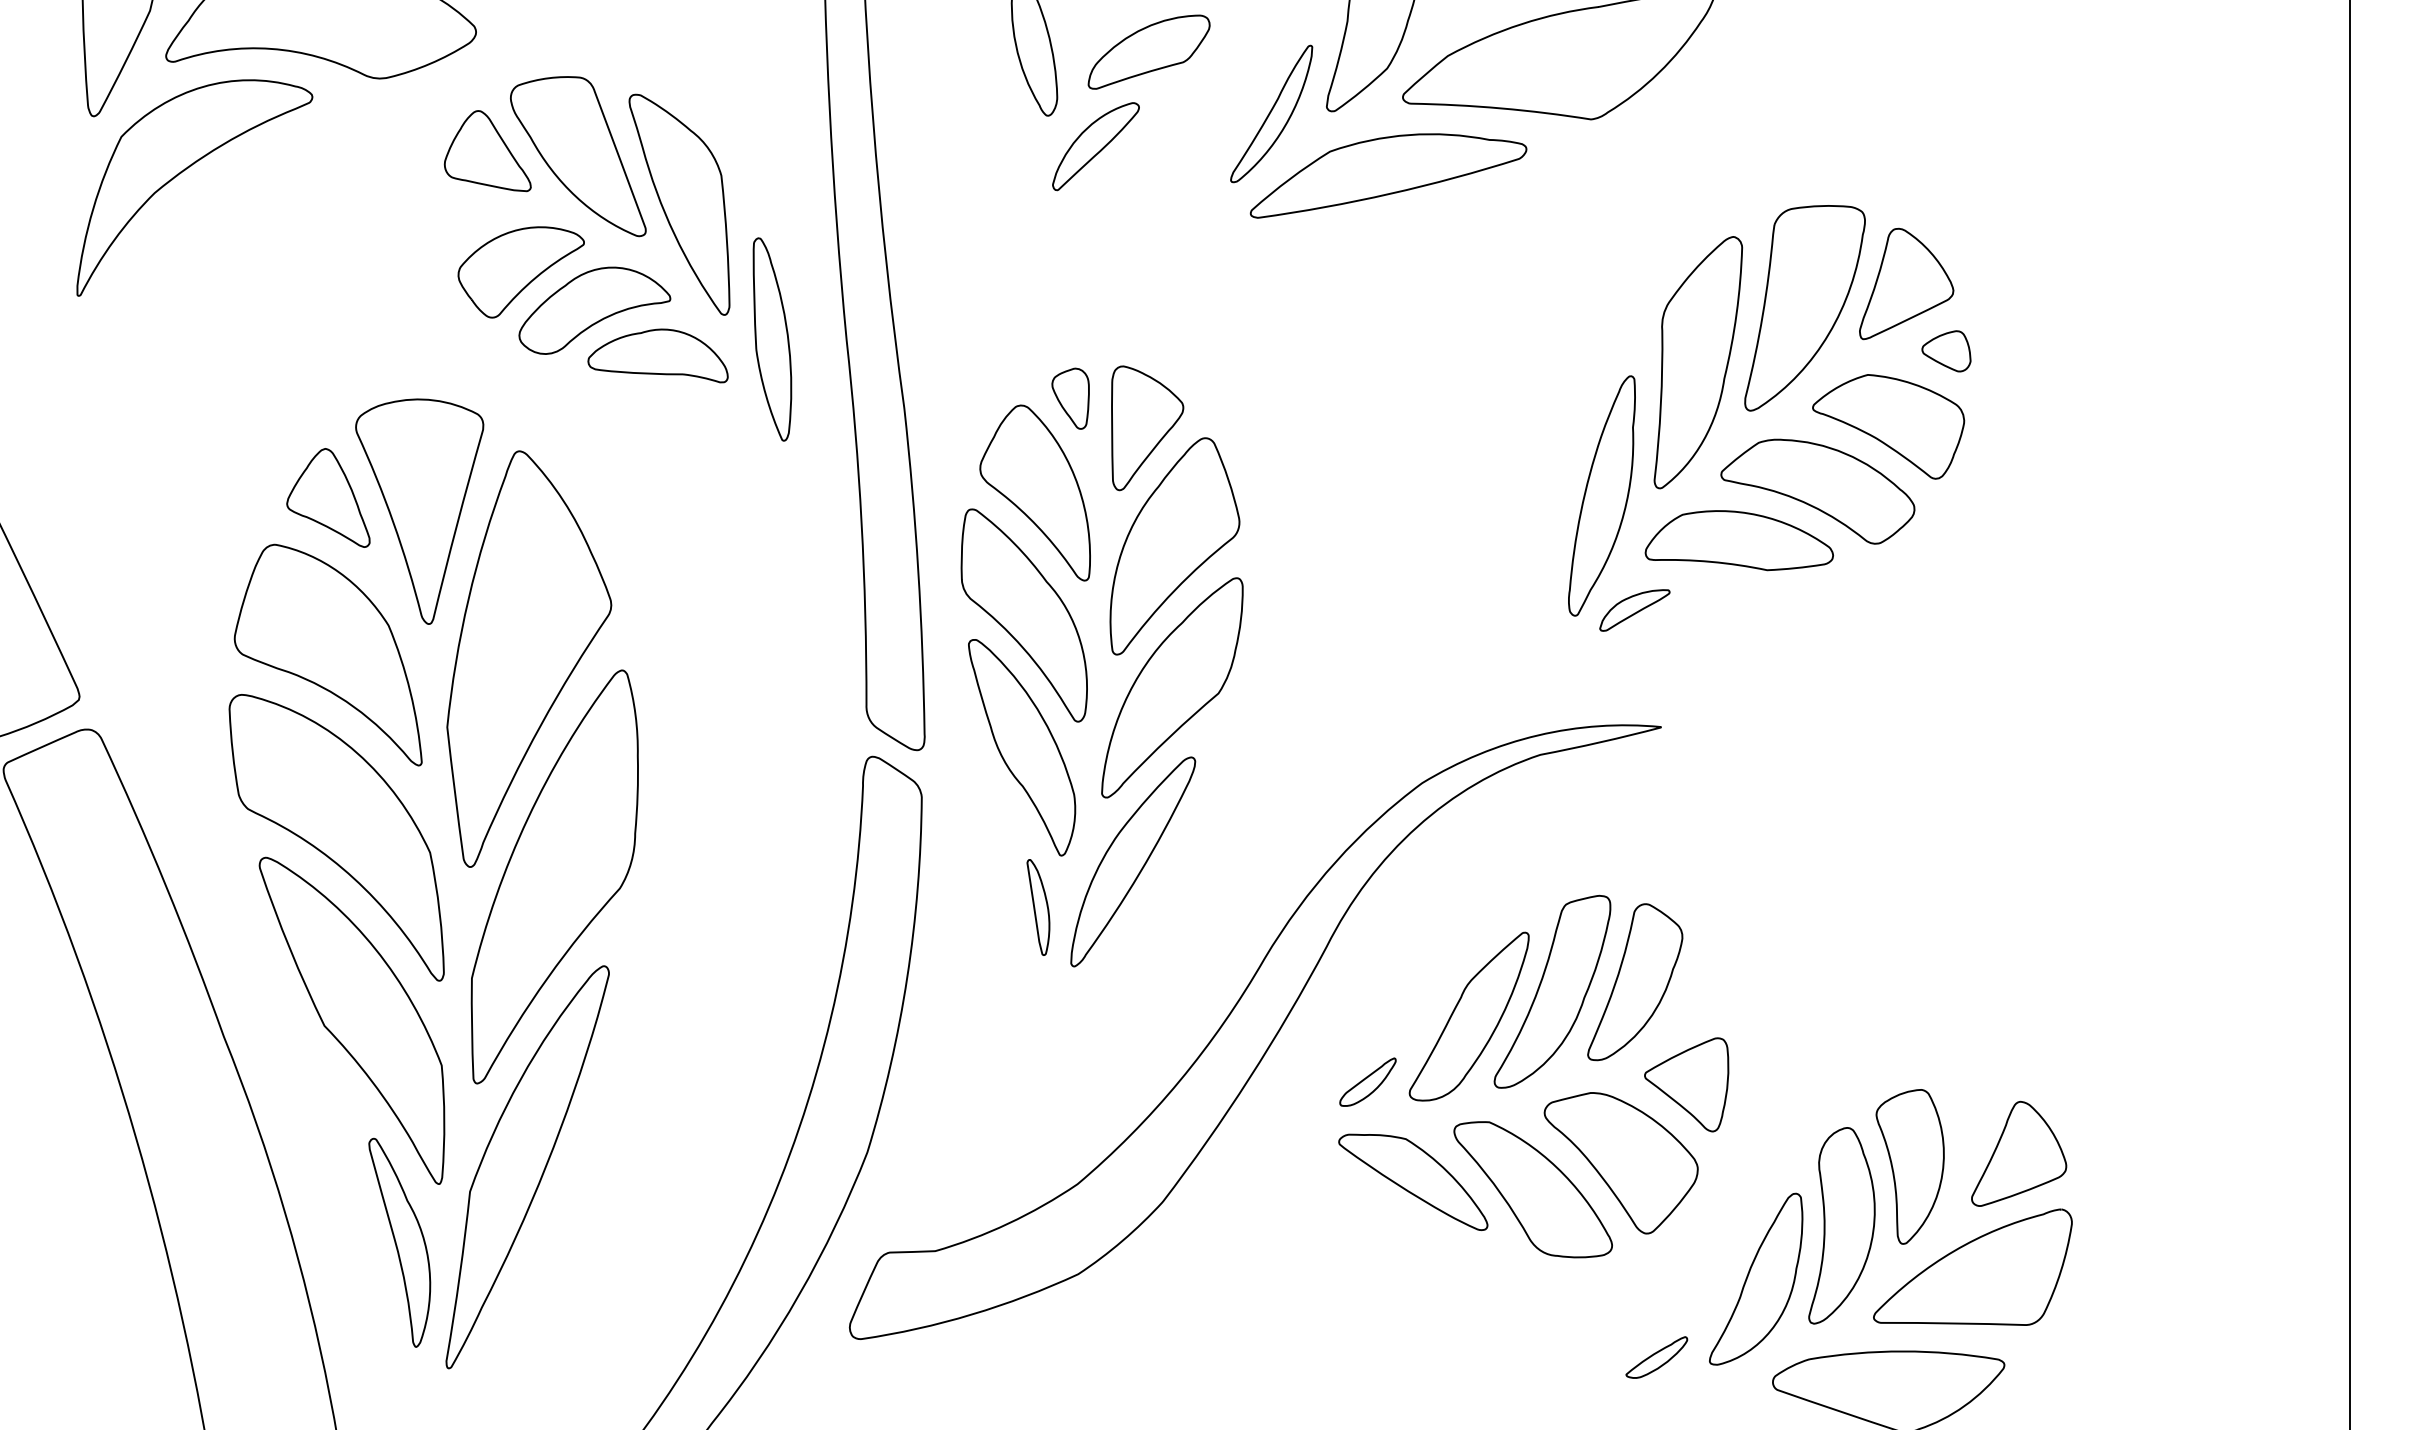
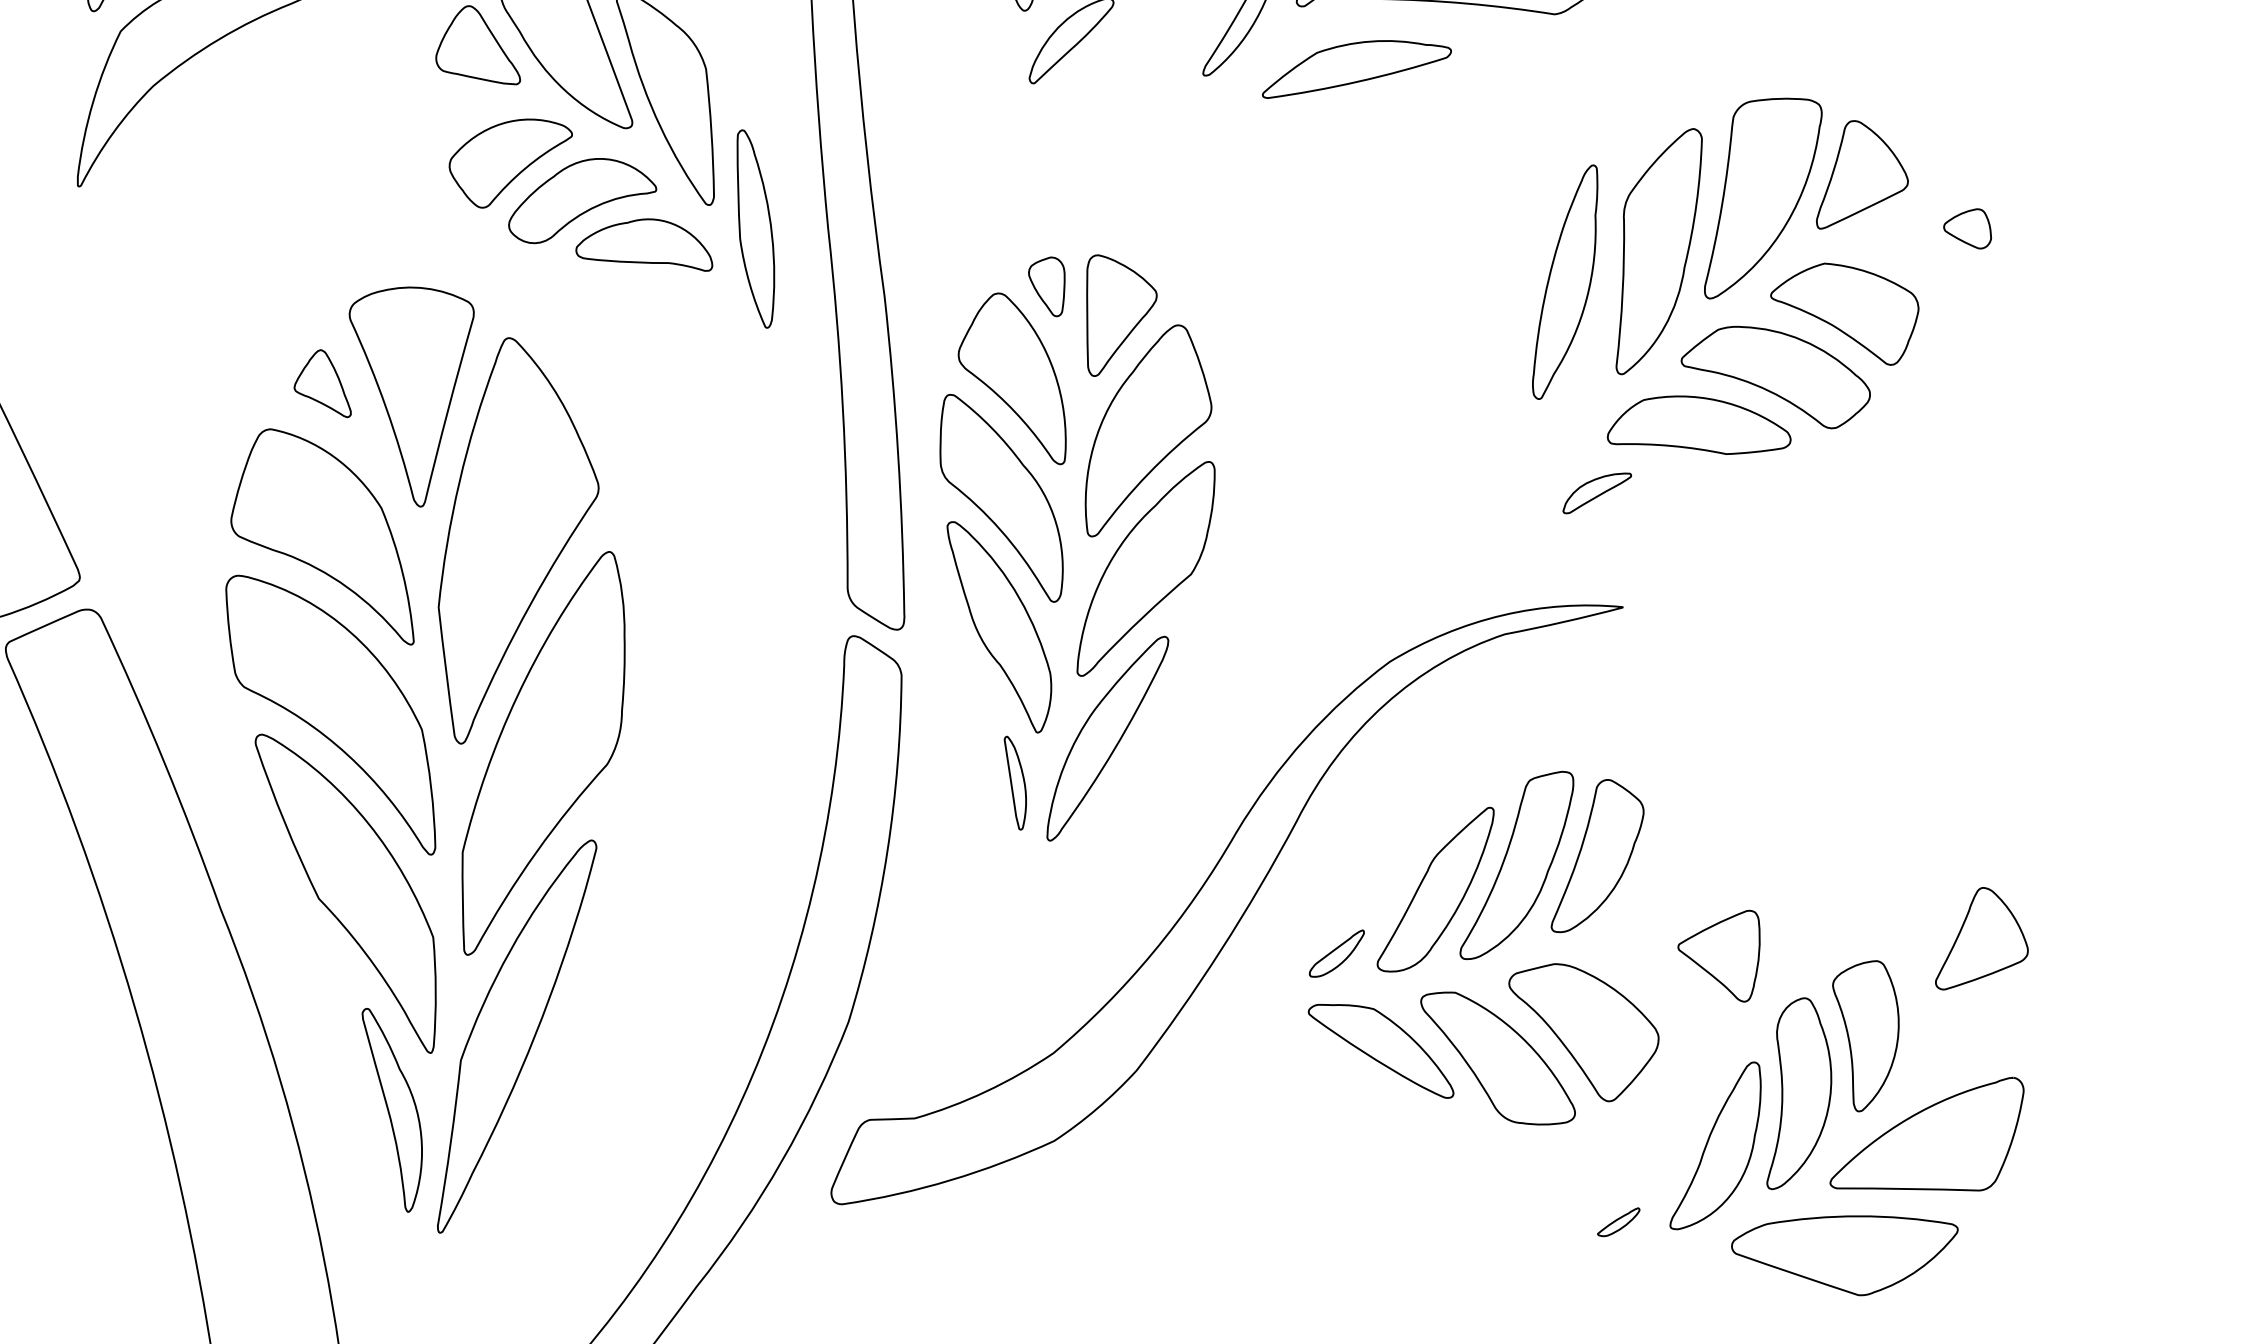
part: (1388, 175) -> (1356, 69), size x0.7
part: (1946, 351) -> (1967, 229), moved
part: (1601, 495) -> (1564, 281), moved
part: (328, 497) -> (322, 383), size x0.7
part: (1686, 1084) -> (1718, 955), moved
part: (2019, 1153) -> (1982, 938), moved
part: (1656, 1357) -> (1618, 1222), size x0.7

